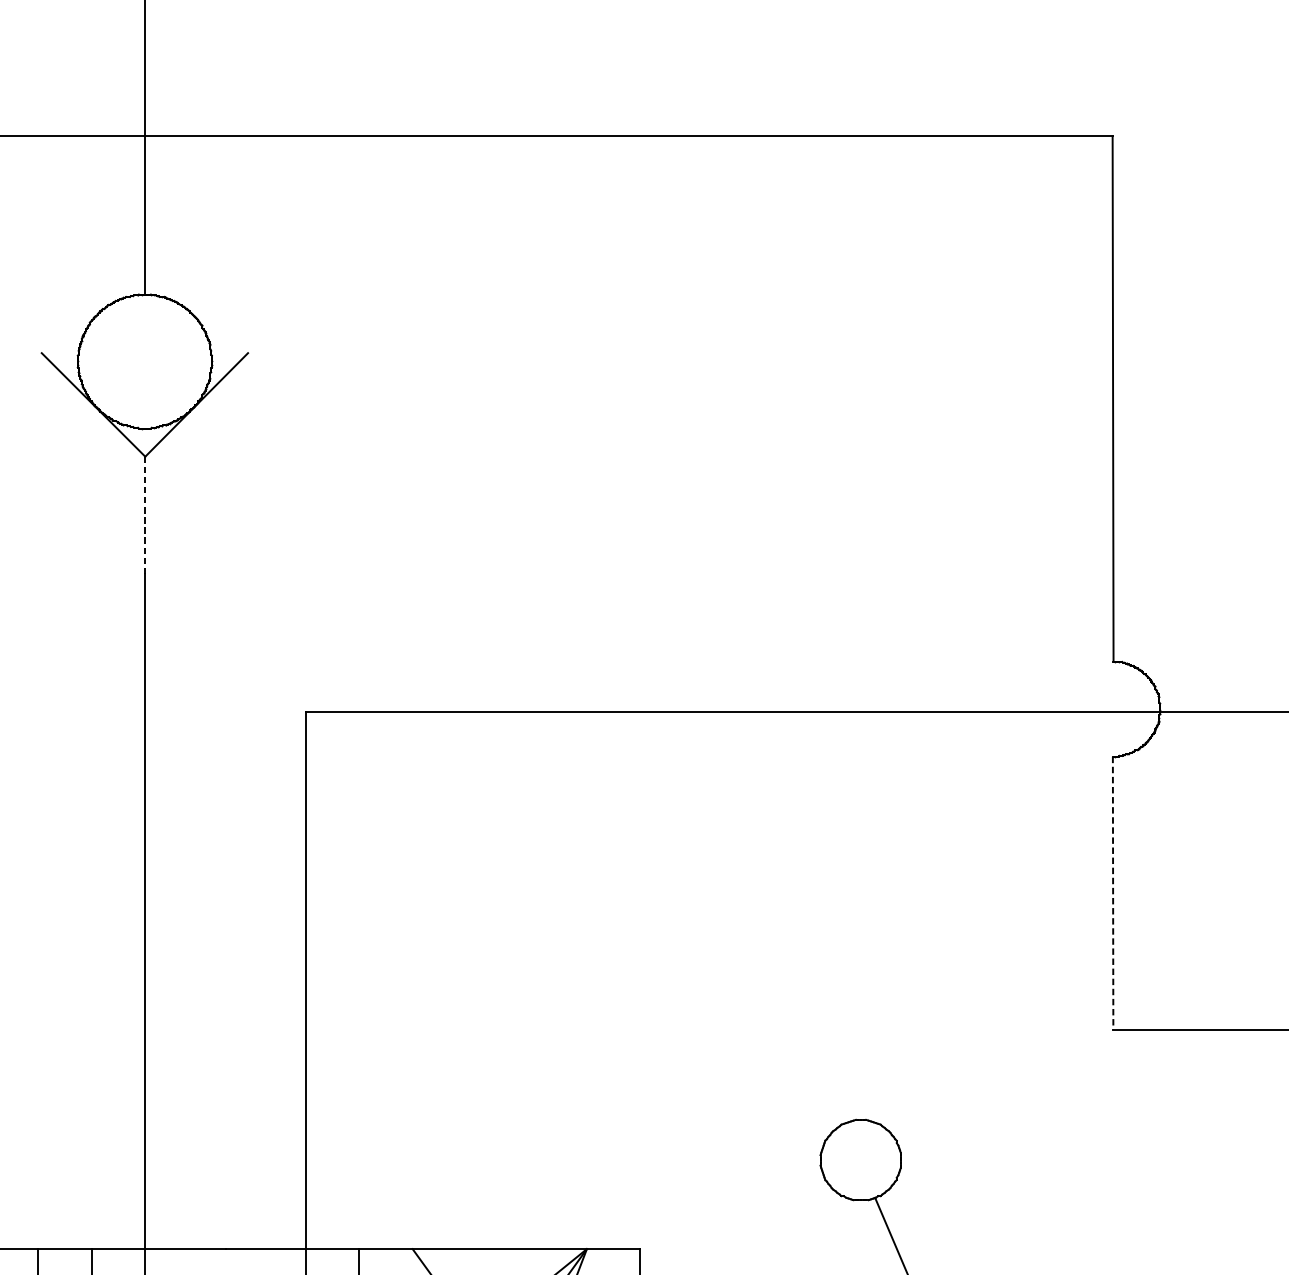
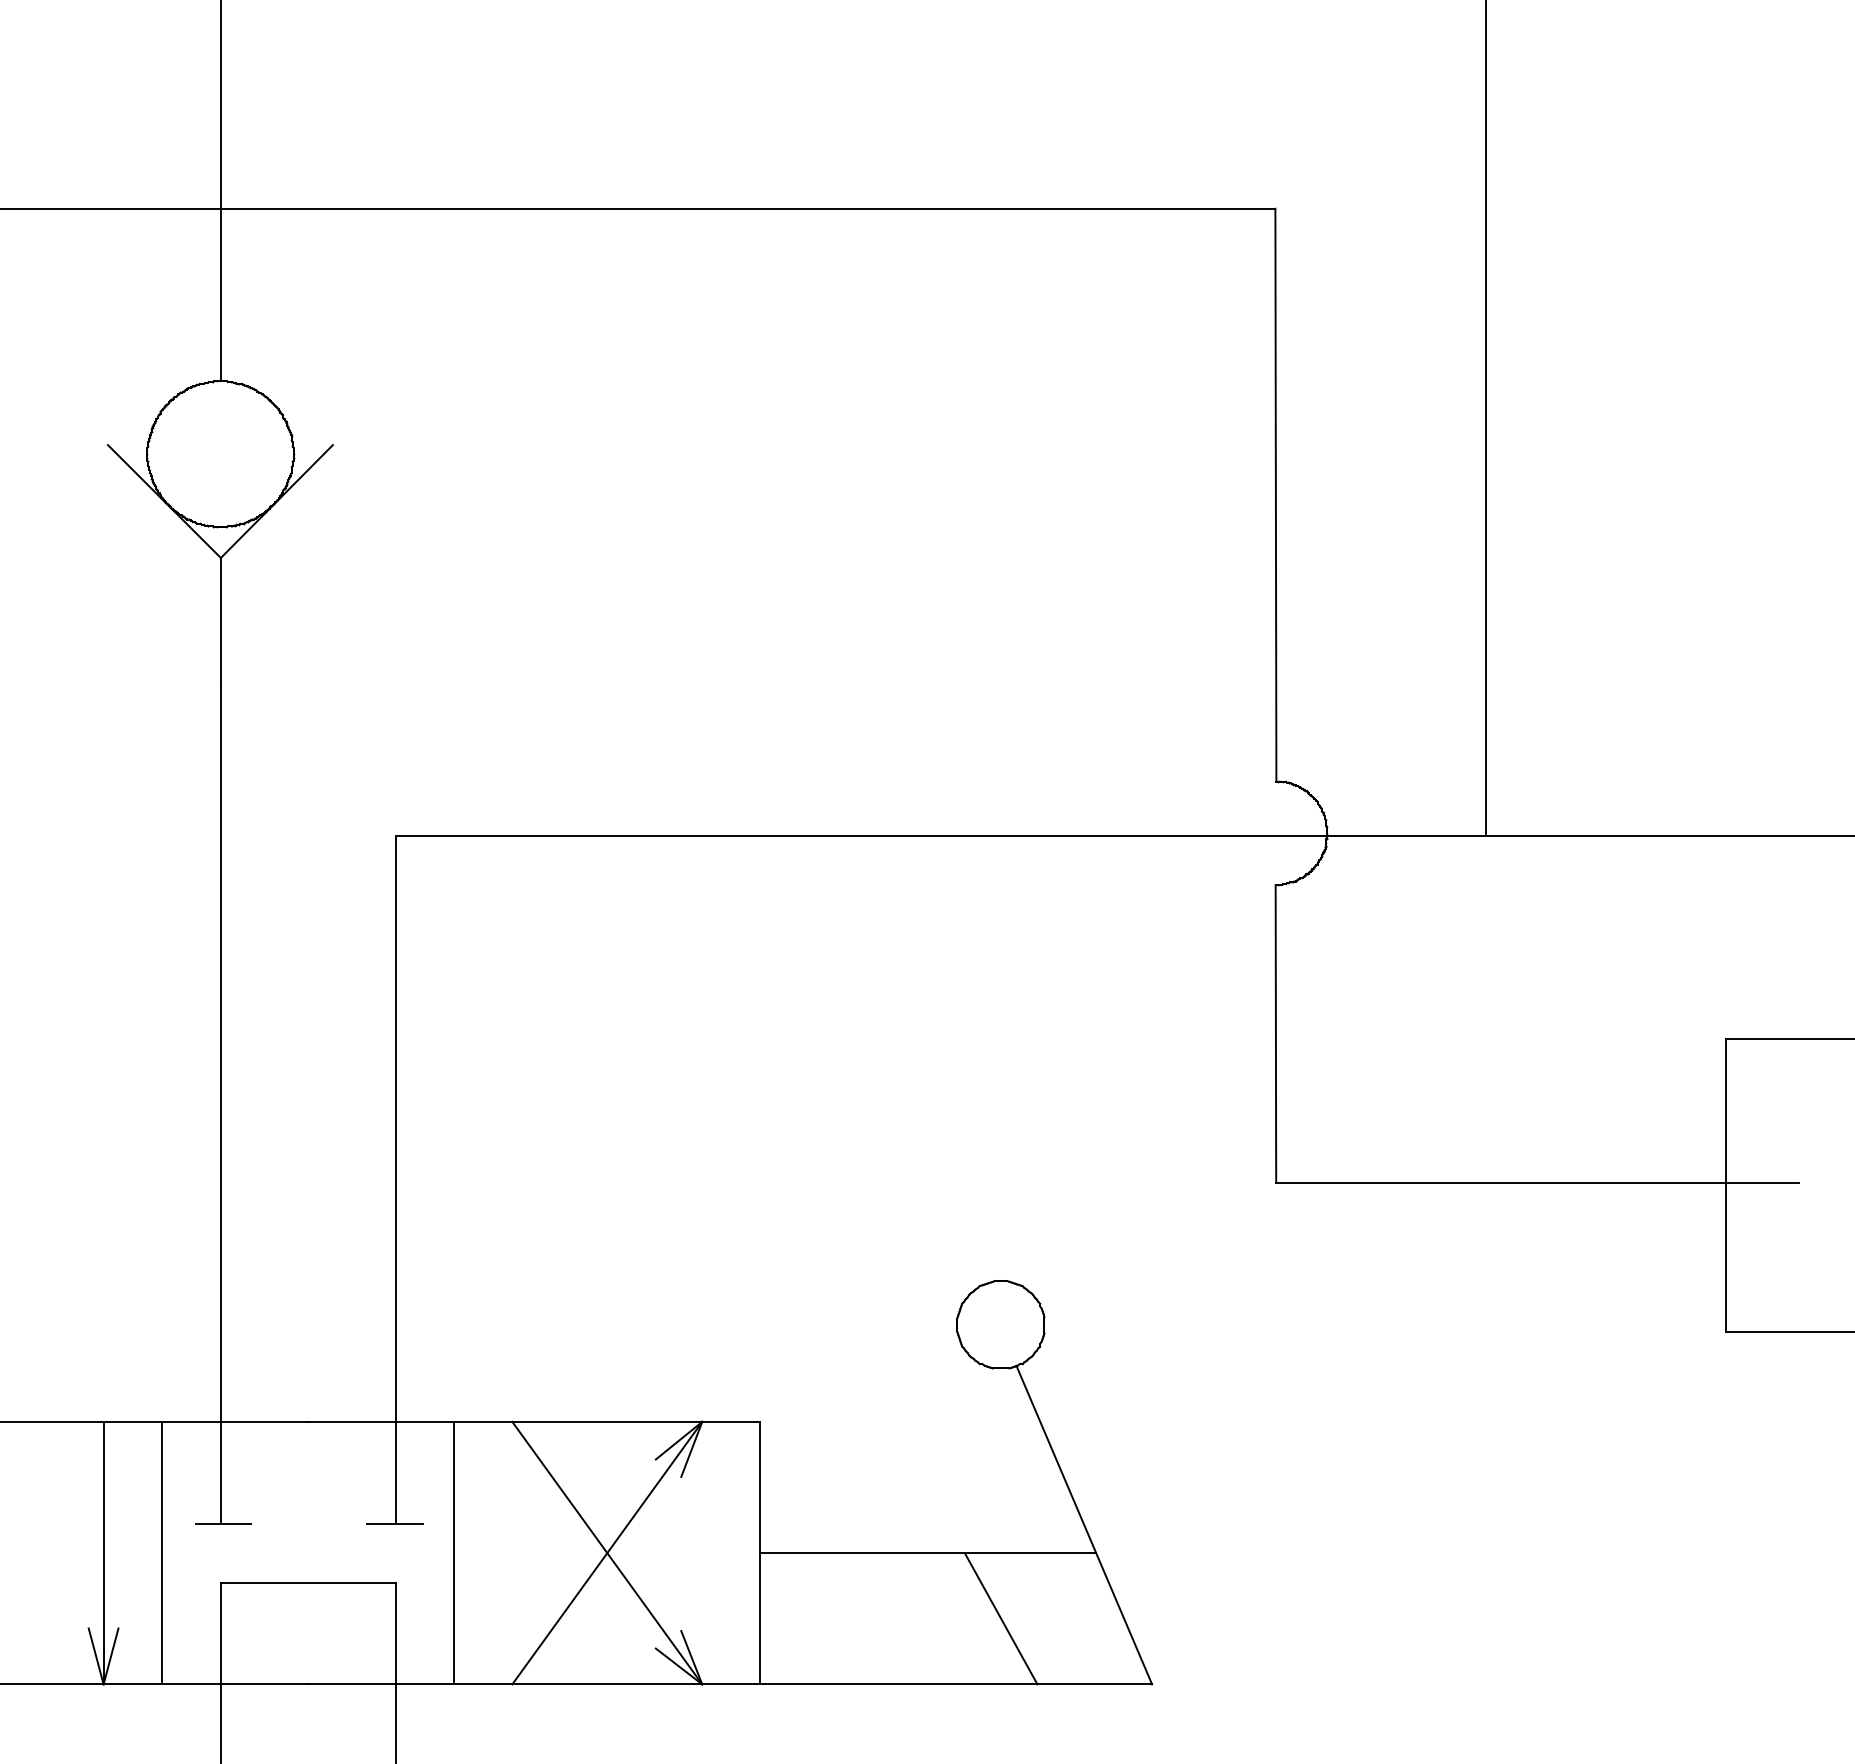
line: (144, 514) -> (220, 621), dashed -> solid
line: (1112, 892) -> (1275, 1033), dashed -> solid

